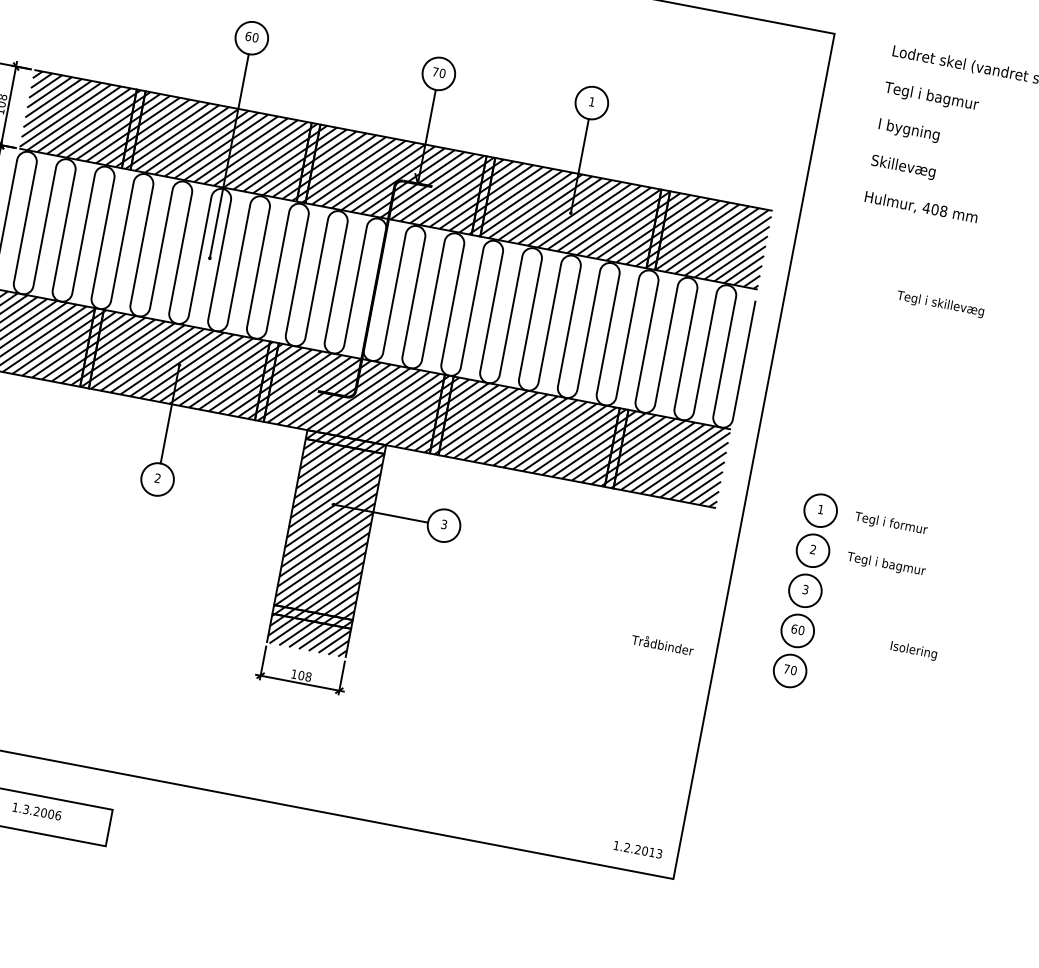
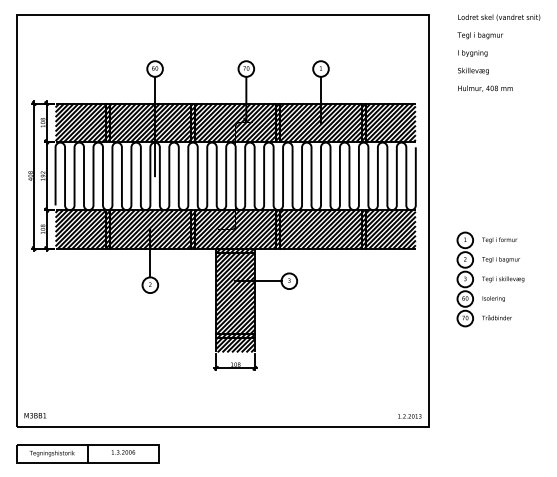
text: (941, 304) -> (503, 279), moved
text: (661, 644) -> (496, 317), moved
text: (913, 649) -> (493, 298), moved

